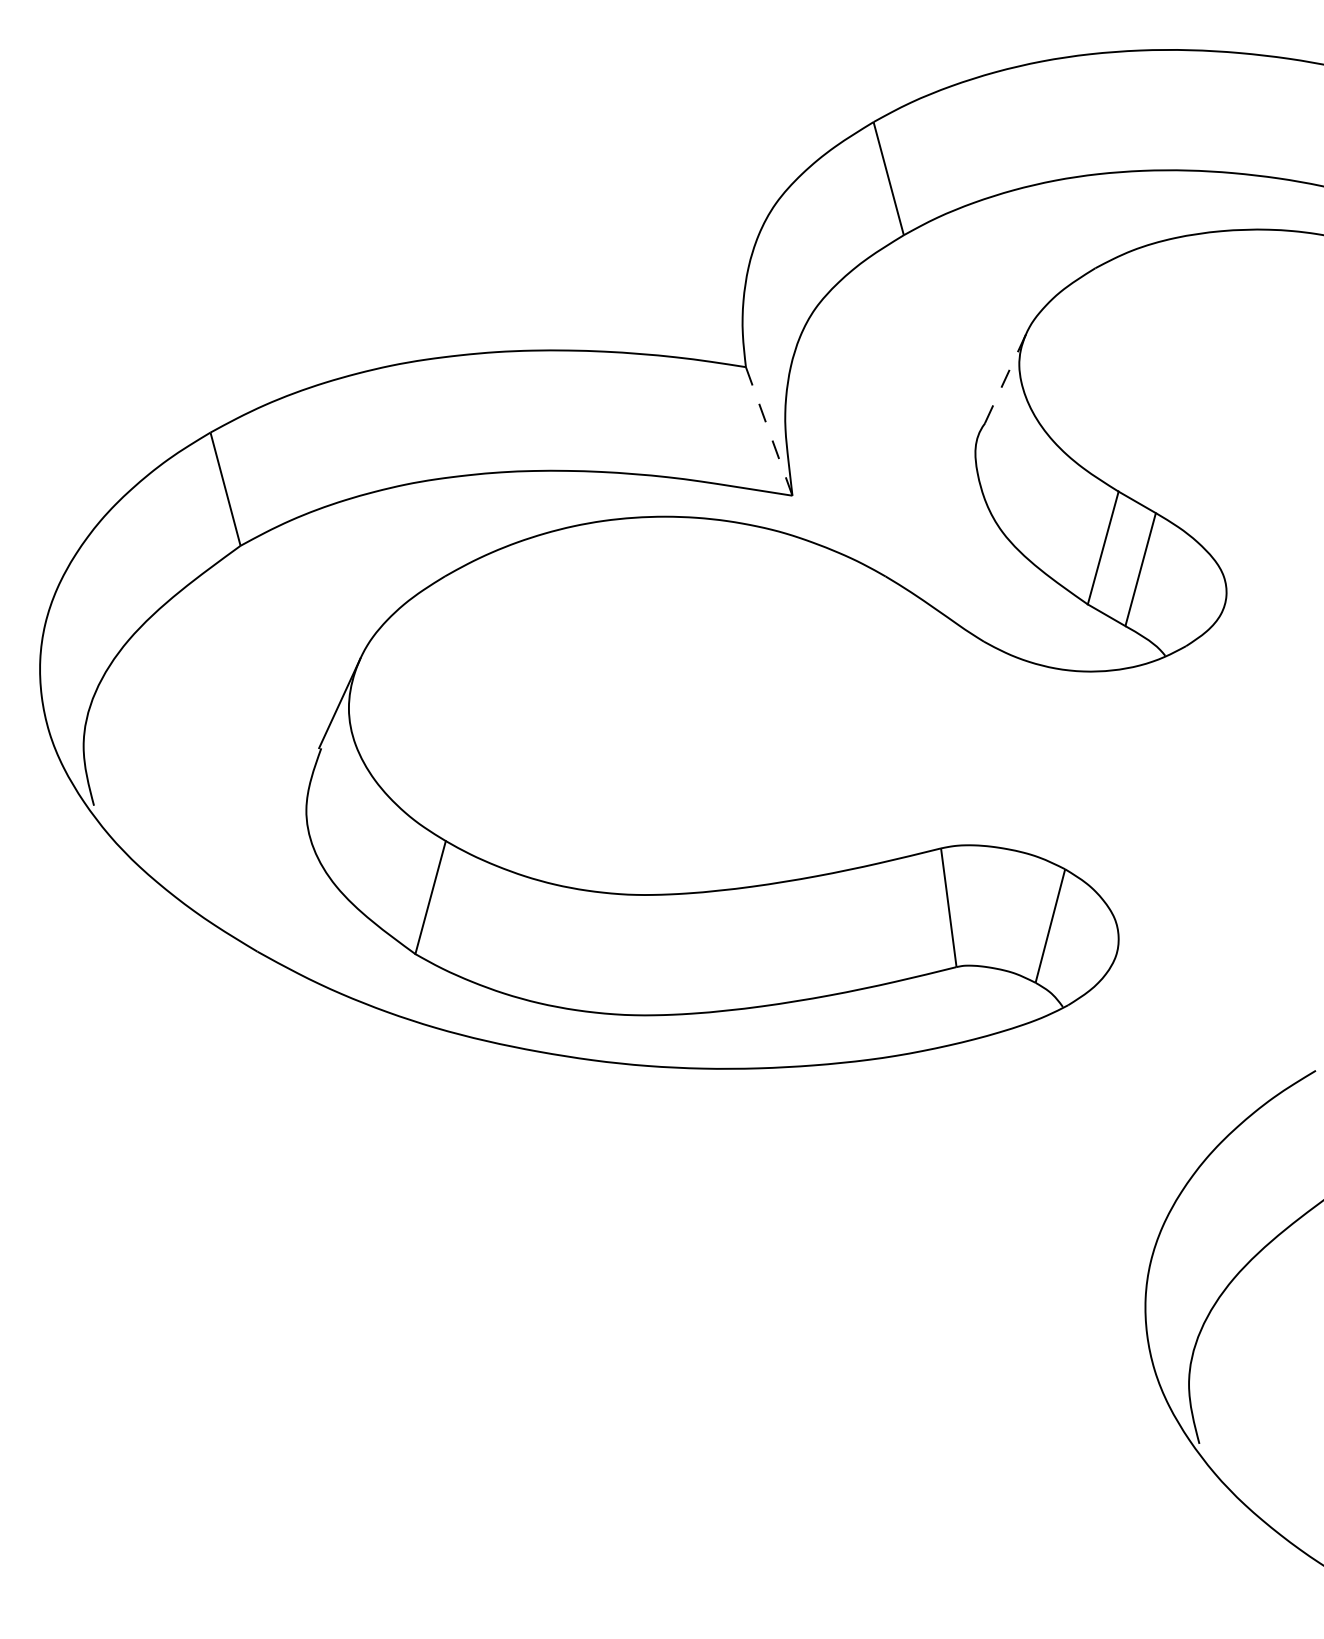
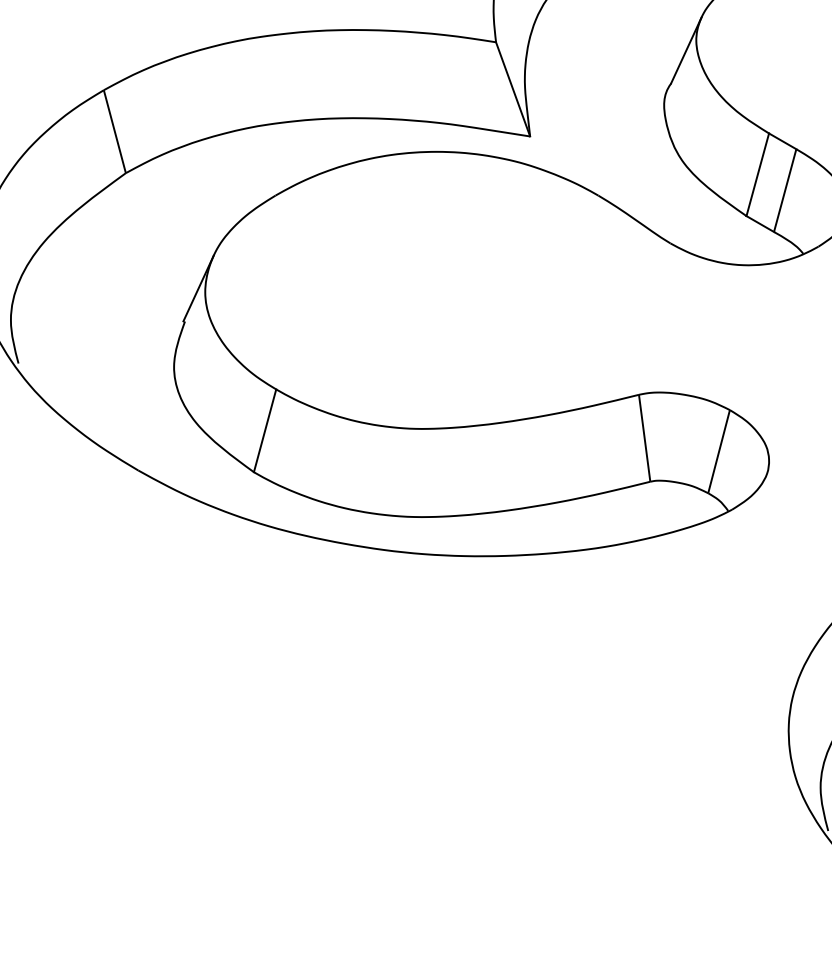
line: (1005, 377) -> (686, 49), dashed -> solid
line: (769, 430) -> (513, 88), dashed -> solid

